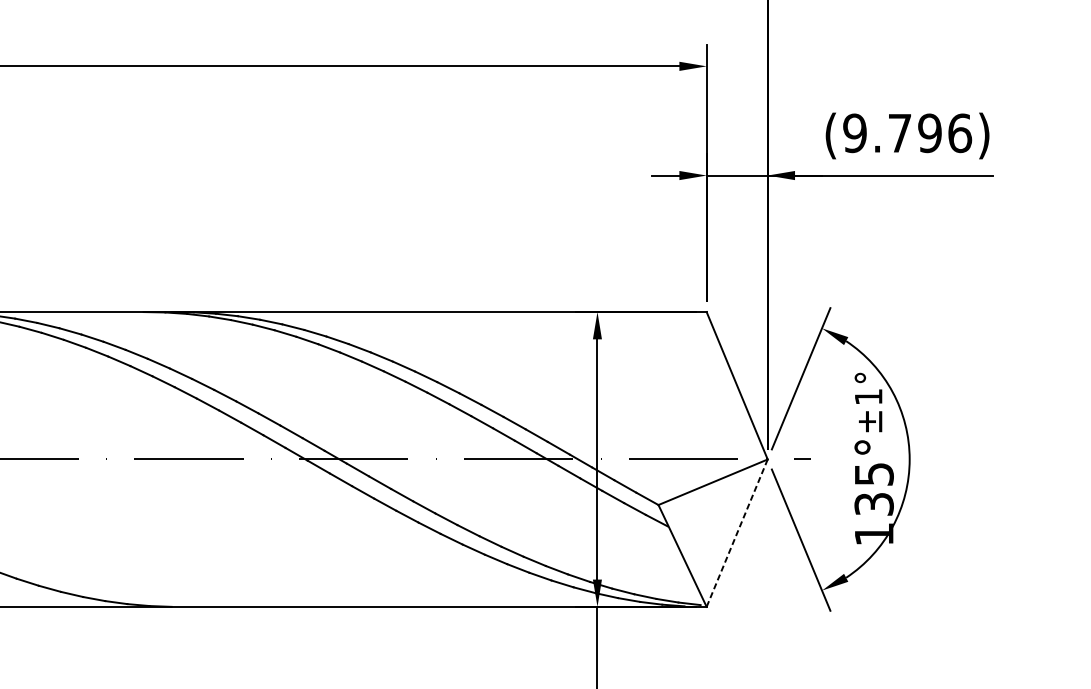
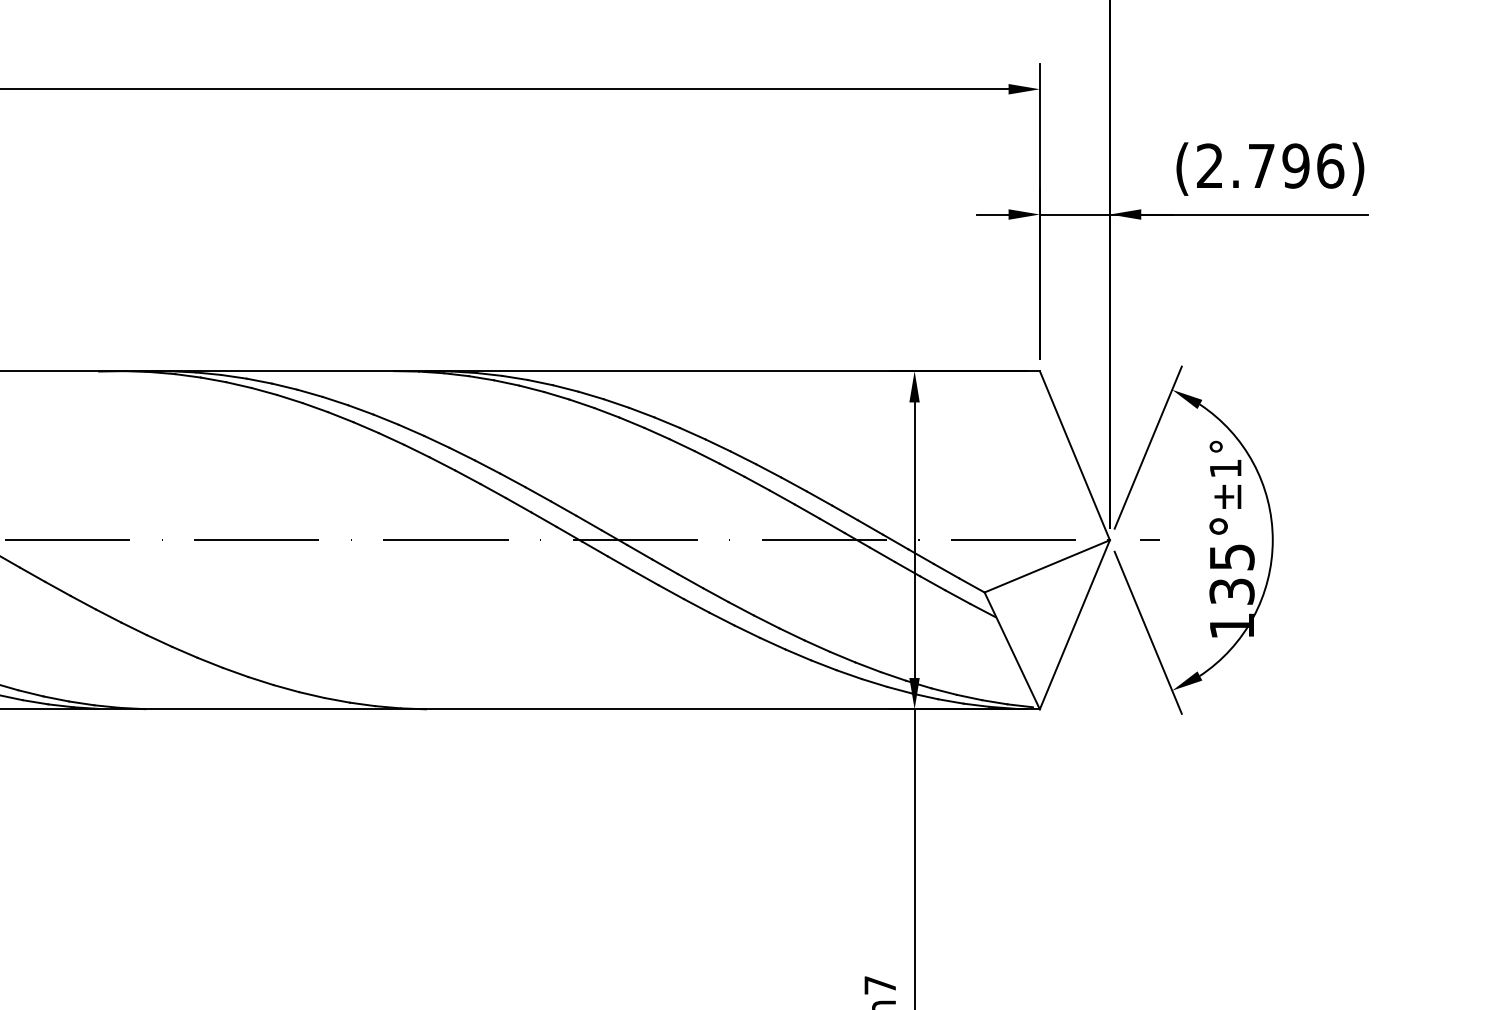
text: (854, 132) -> (1209, 165), (9.796) -> (2.796)
line: (736, 532) -> (1074, 624), dashed -> solid

